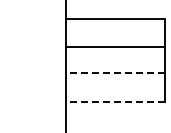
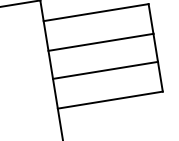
line: (115, 73) -> (105, 70), dashed -> solid
line: (115, 101) -> (110, 100), dashed -> solid

